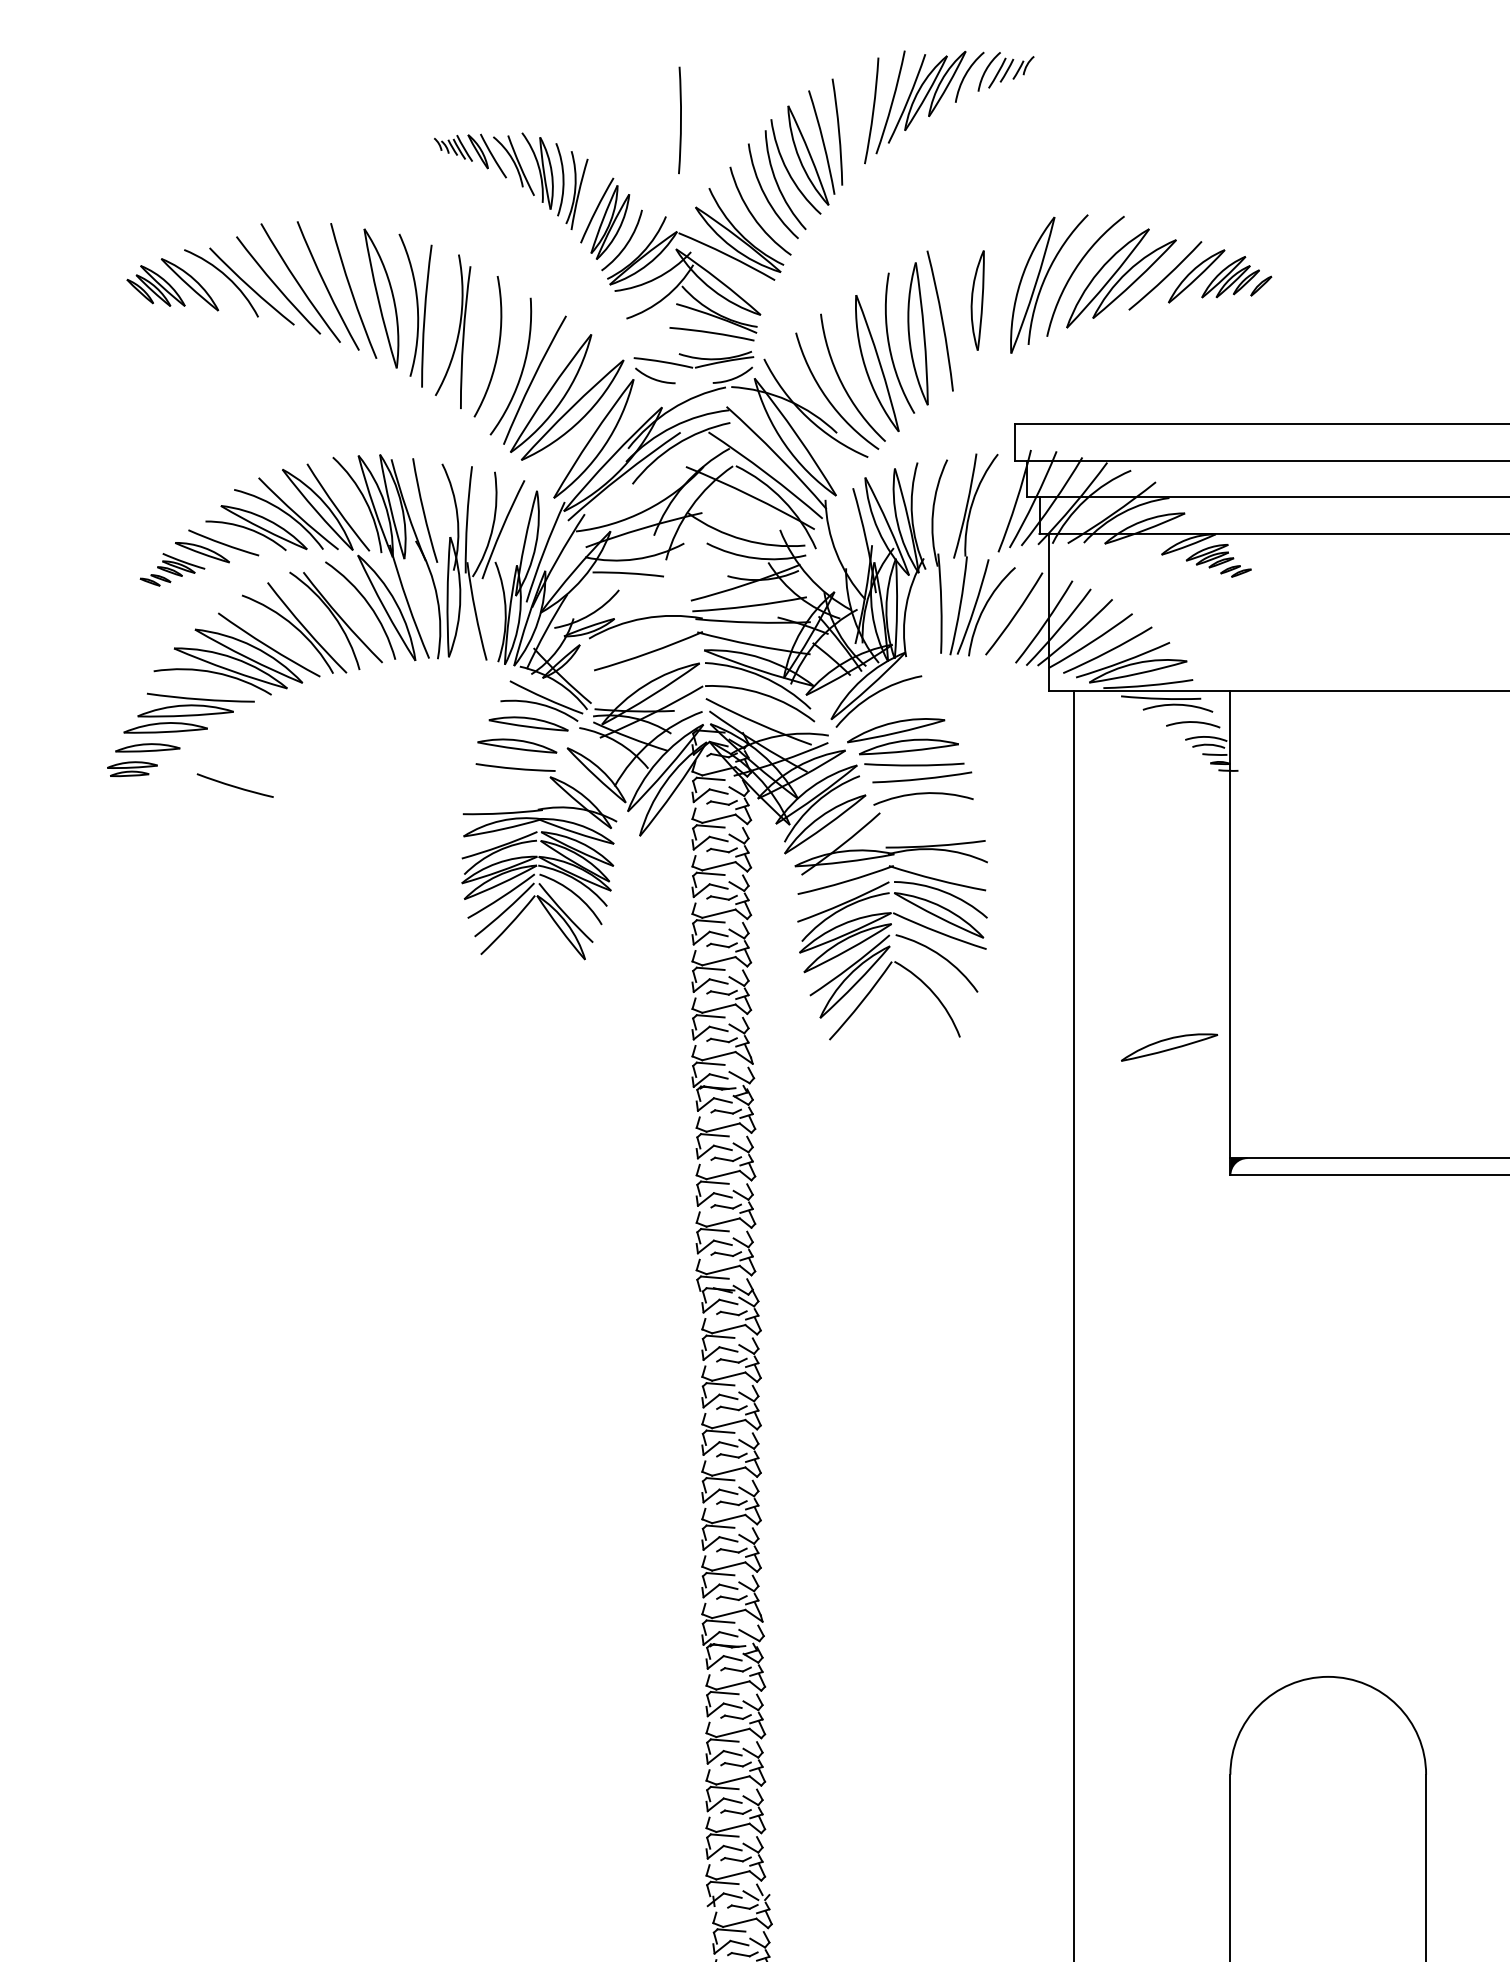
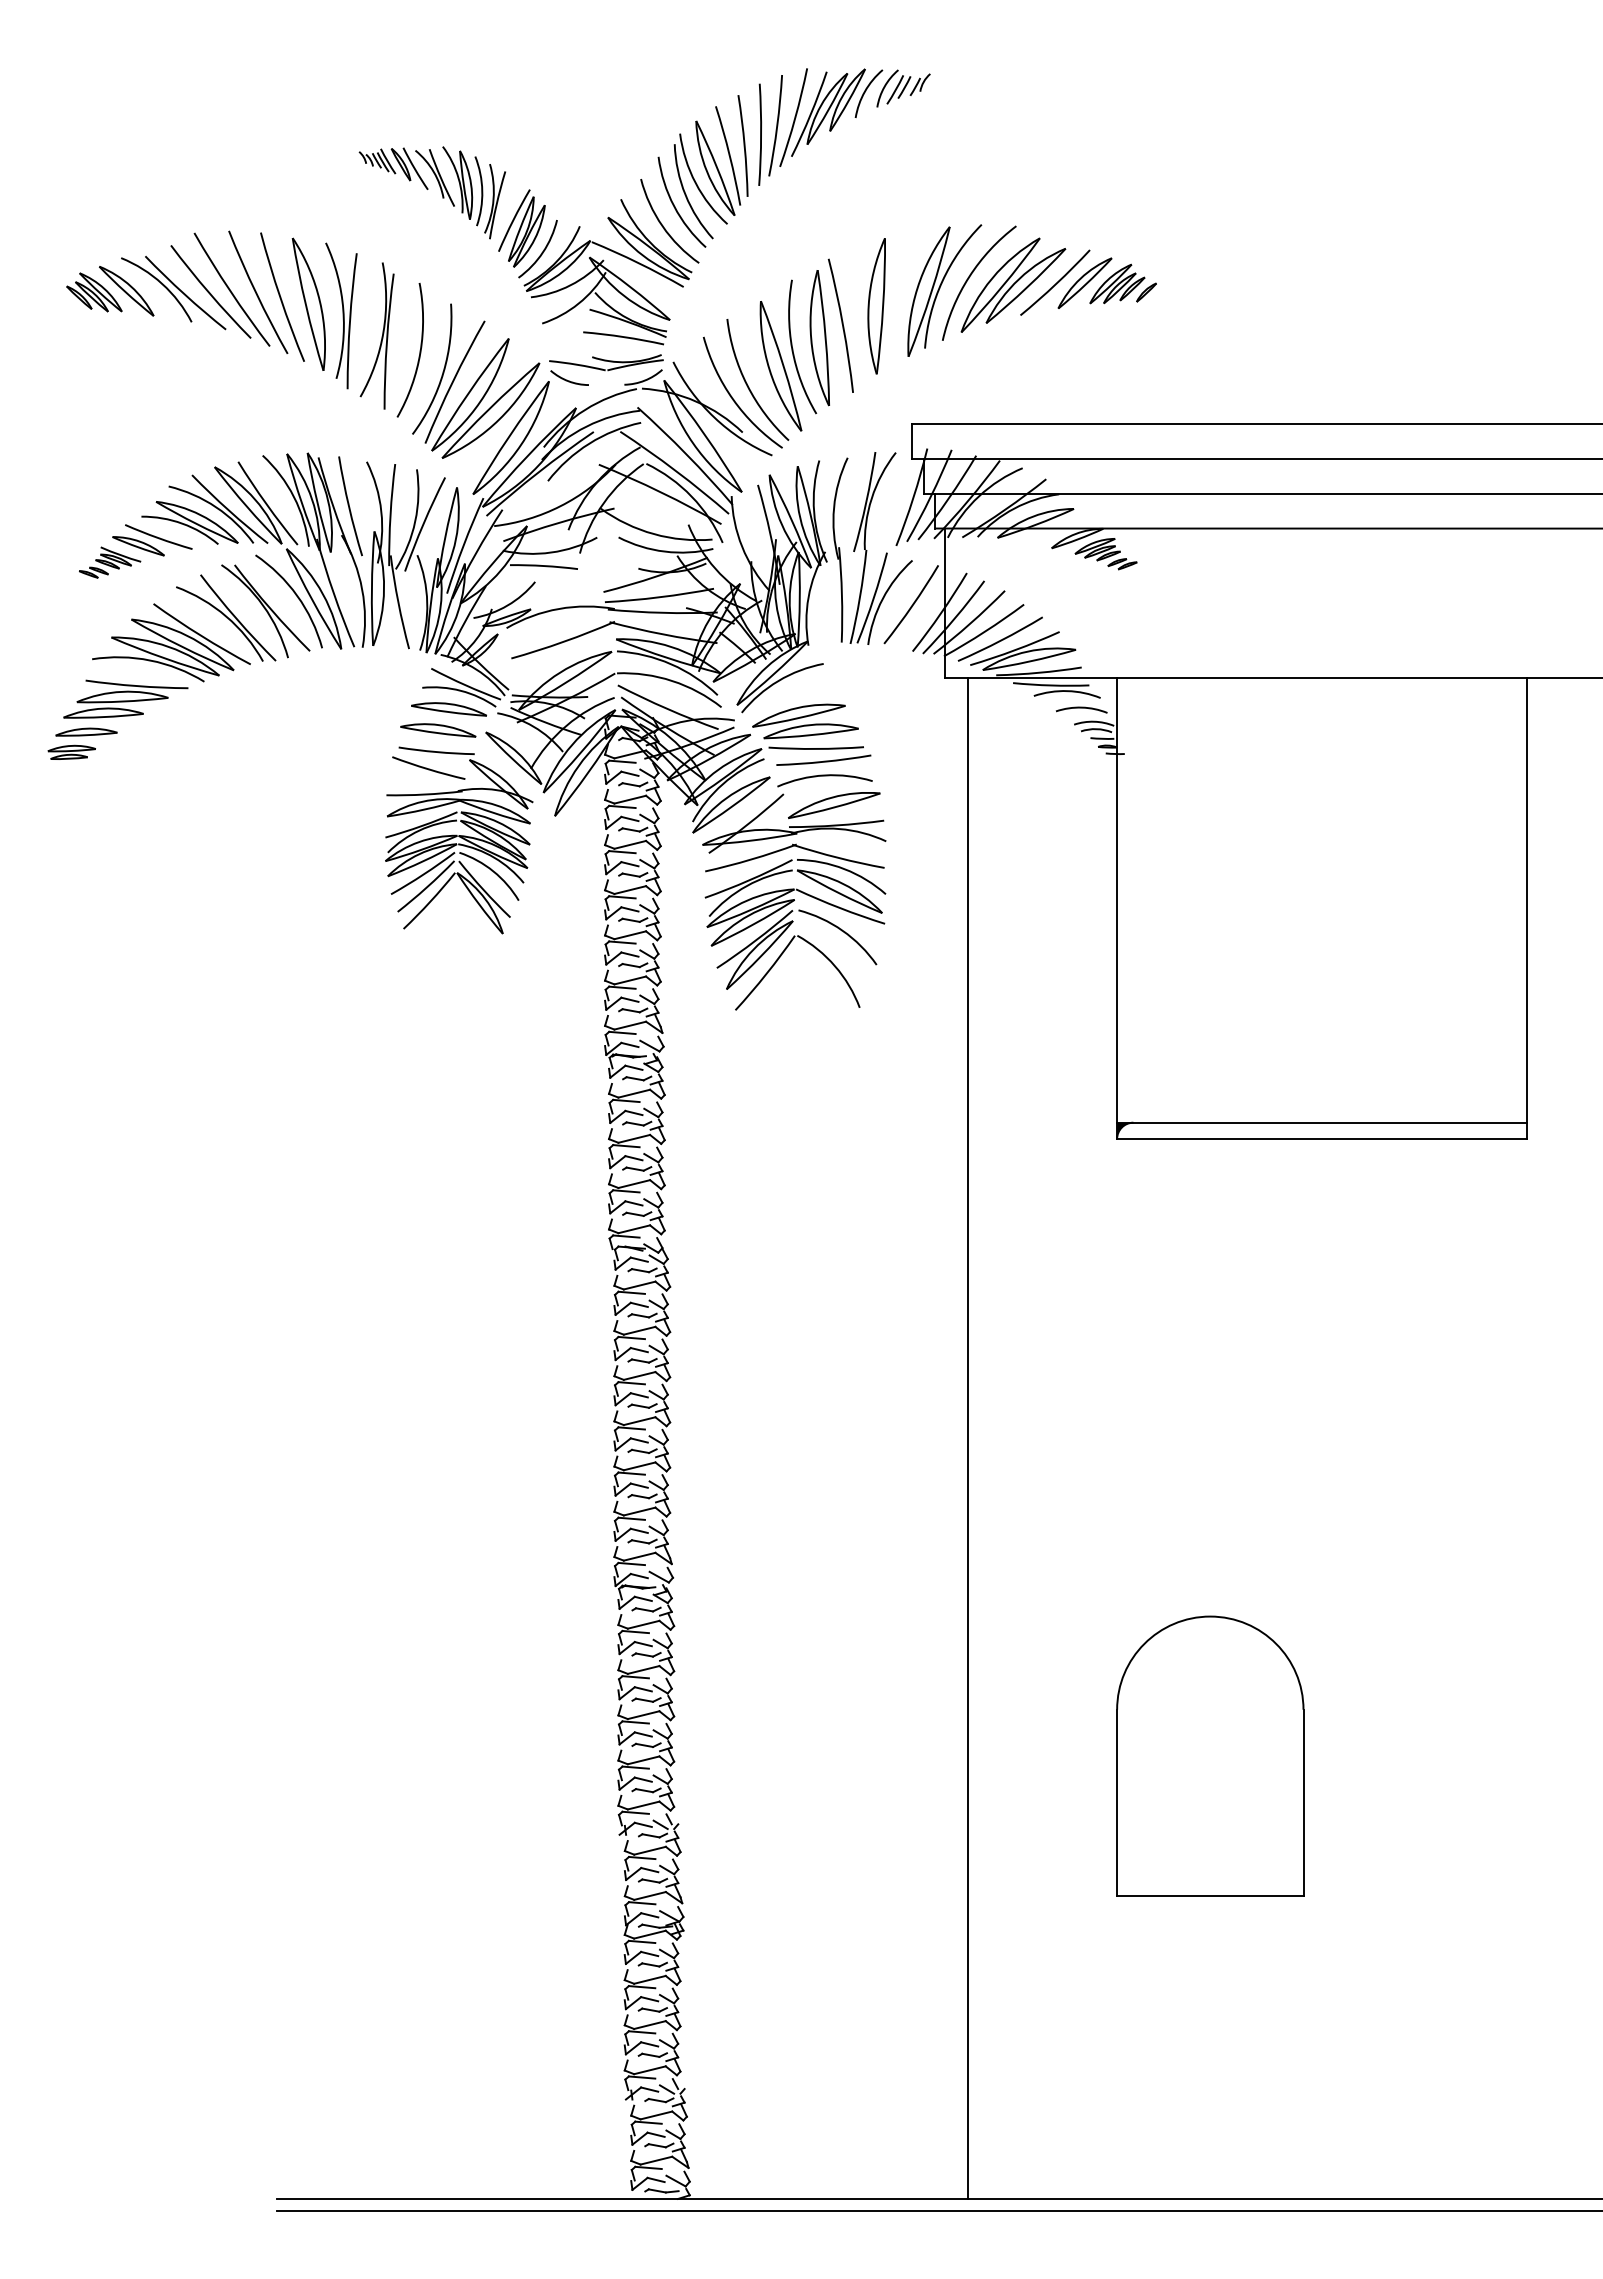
arc: (680, 120) -> (760, 134), moved
part: (977, 300) -> (876, 306), size x1.43
arc: (234, 786) -> (428, 768), moved
part: (1169, 1047) -> (834, 805), moved

